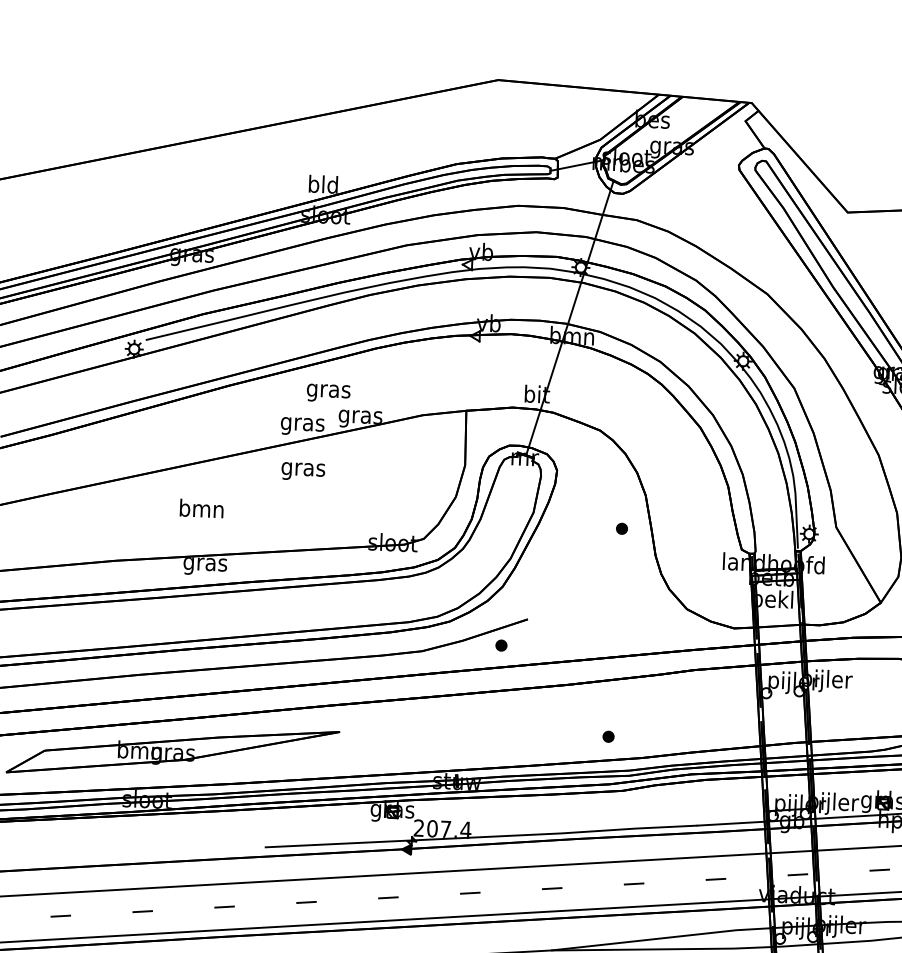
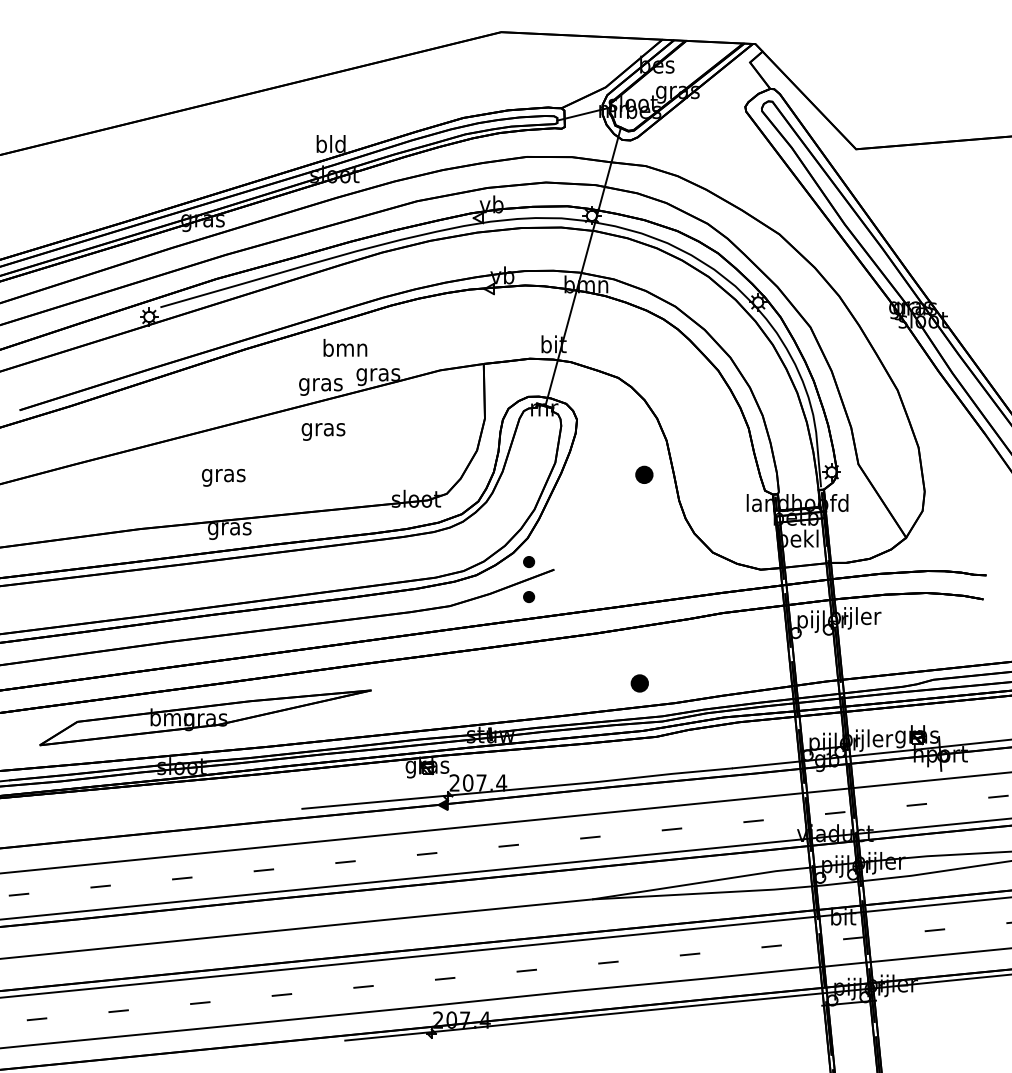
text: (328, 390) -> (345, 349), gras -> bmn
text: (201, 510) -> (223, 475), bmn -> gras
part: (622, 529) -> (644, 475), size x1.6
part: (503, 610) -> (529, 561), added
part: (609, 736) -> (640, 683), size x1.6

